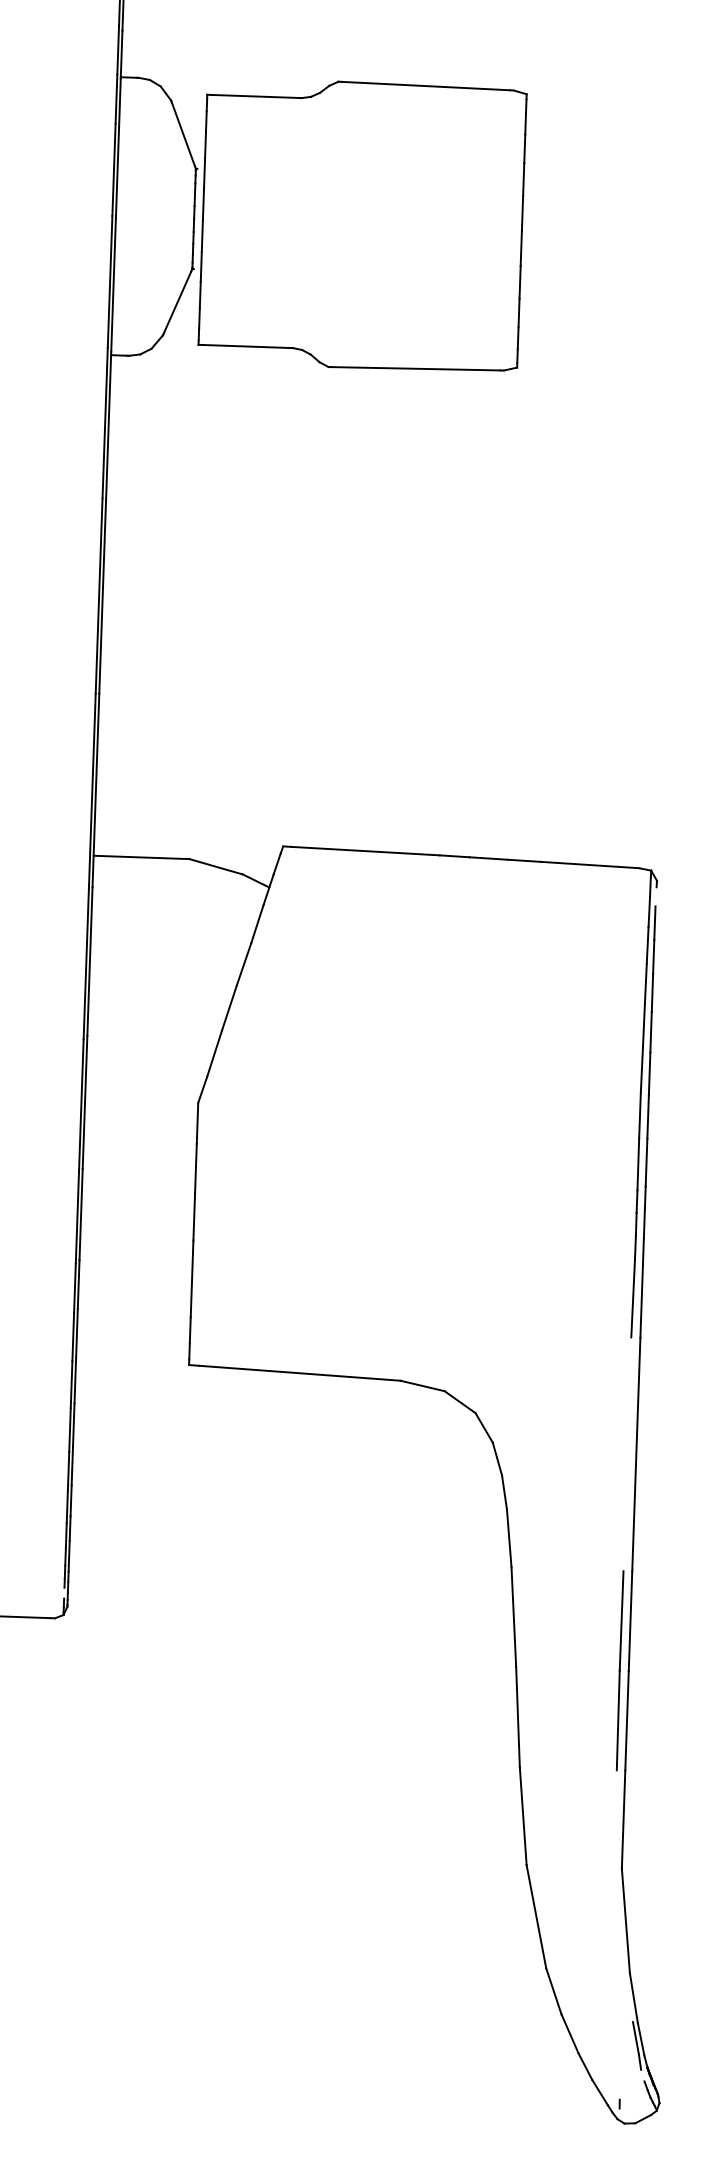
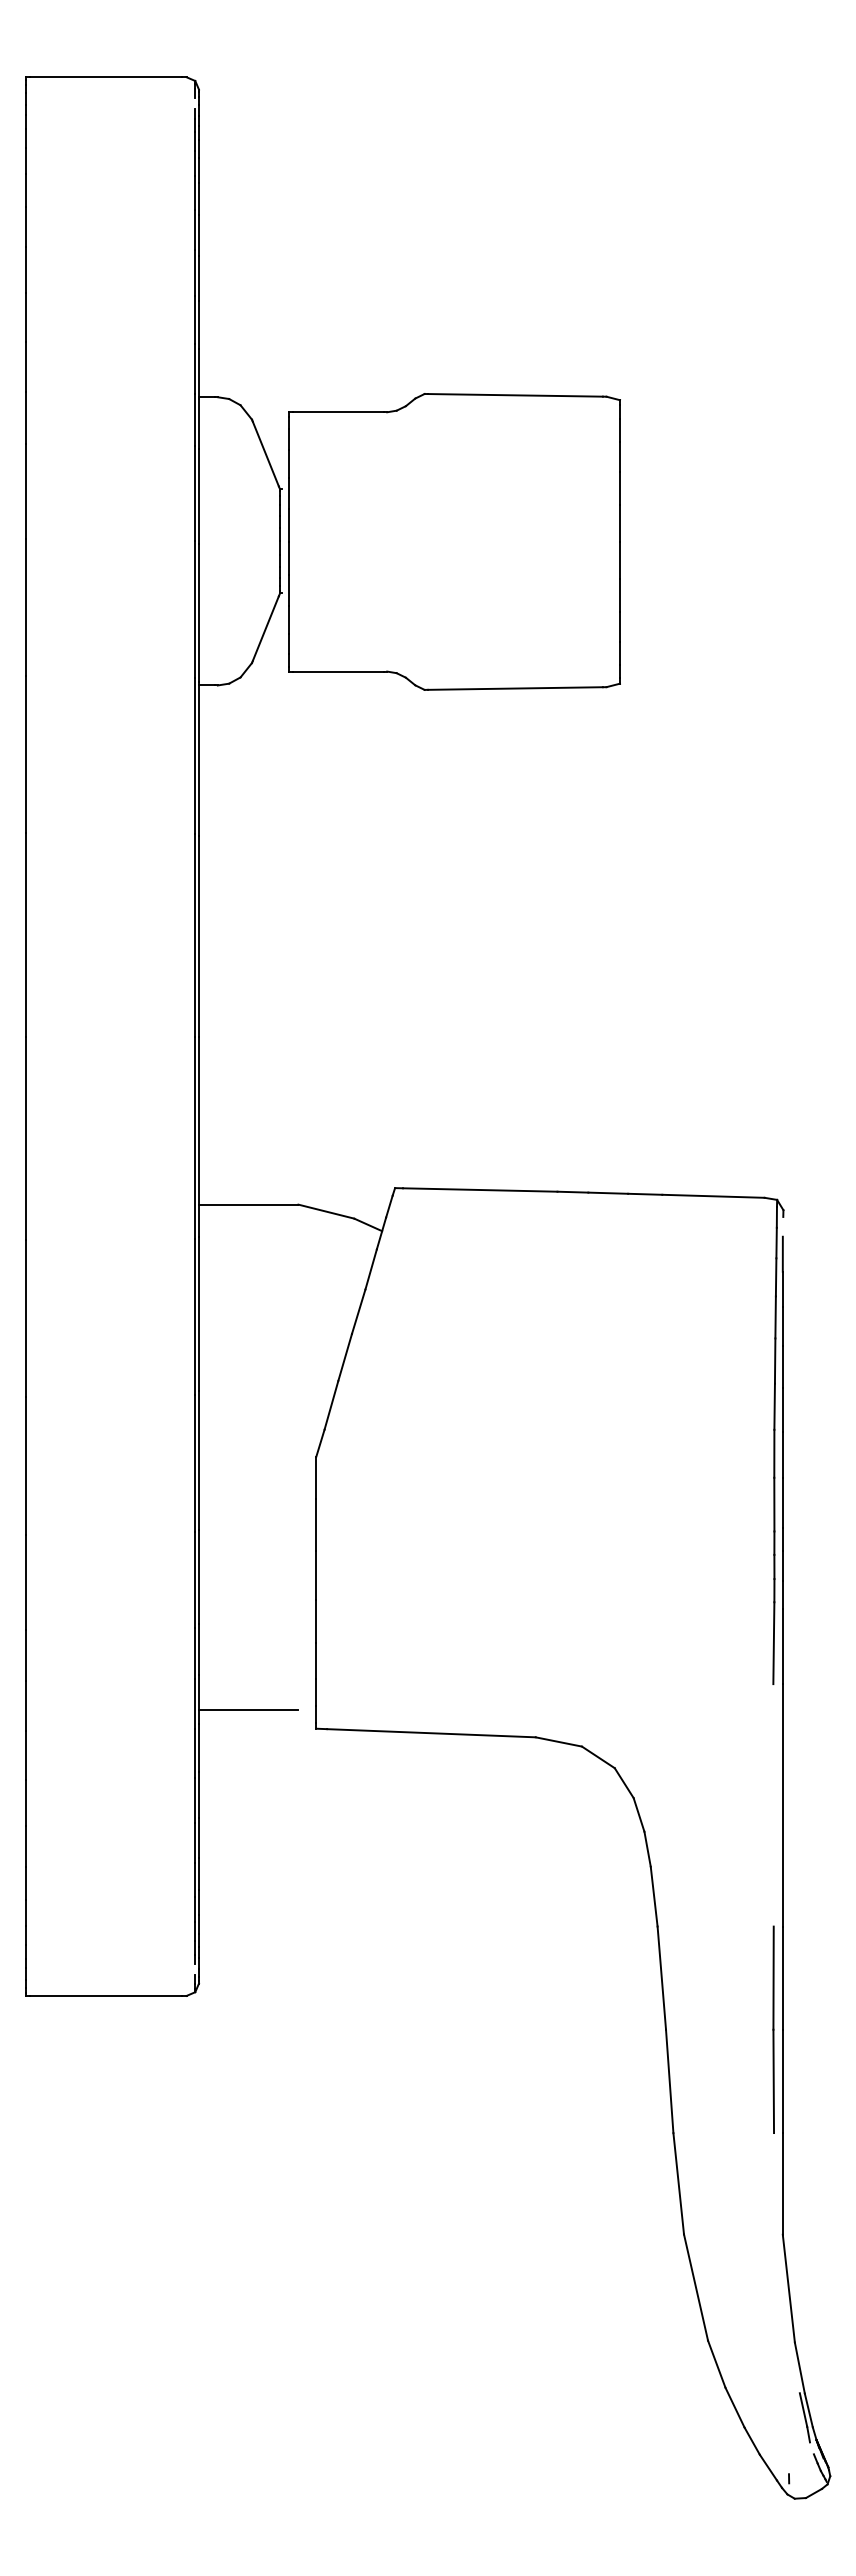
line: (124, 1345) -> (248, 1710), added

